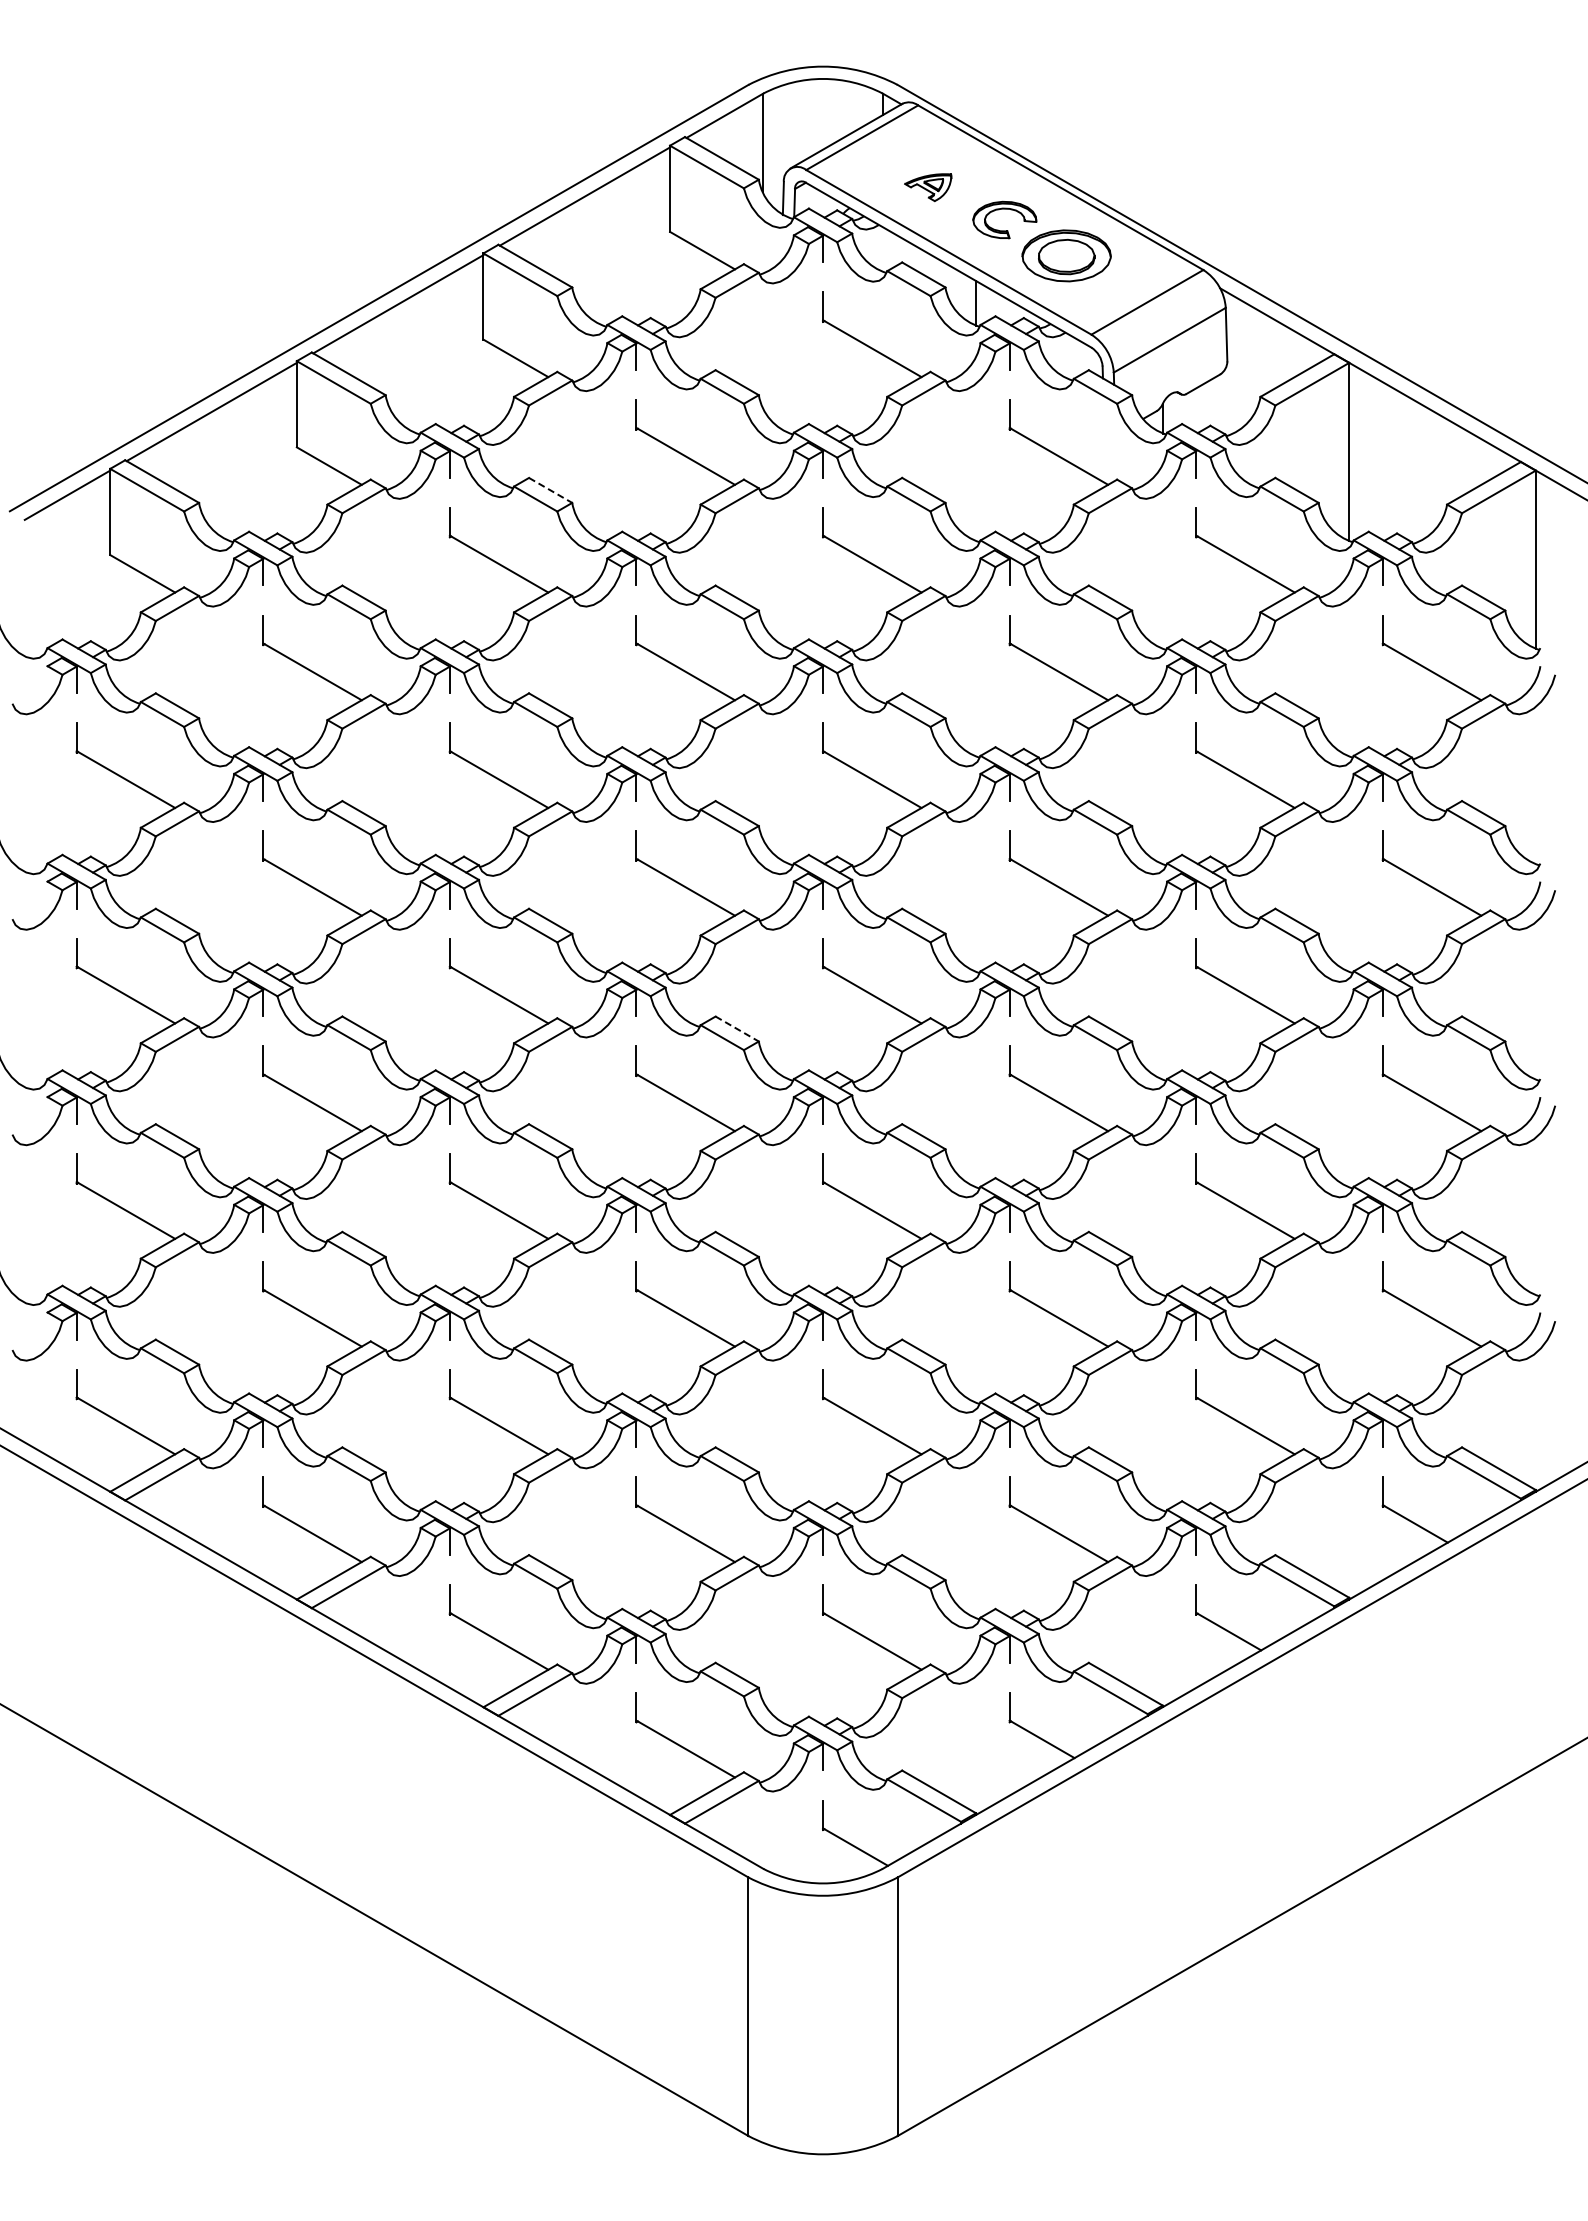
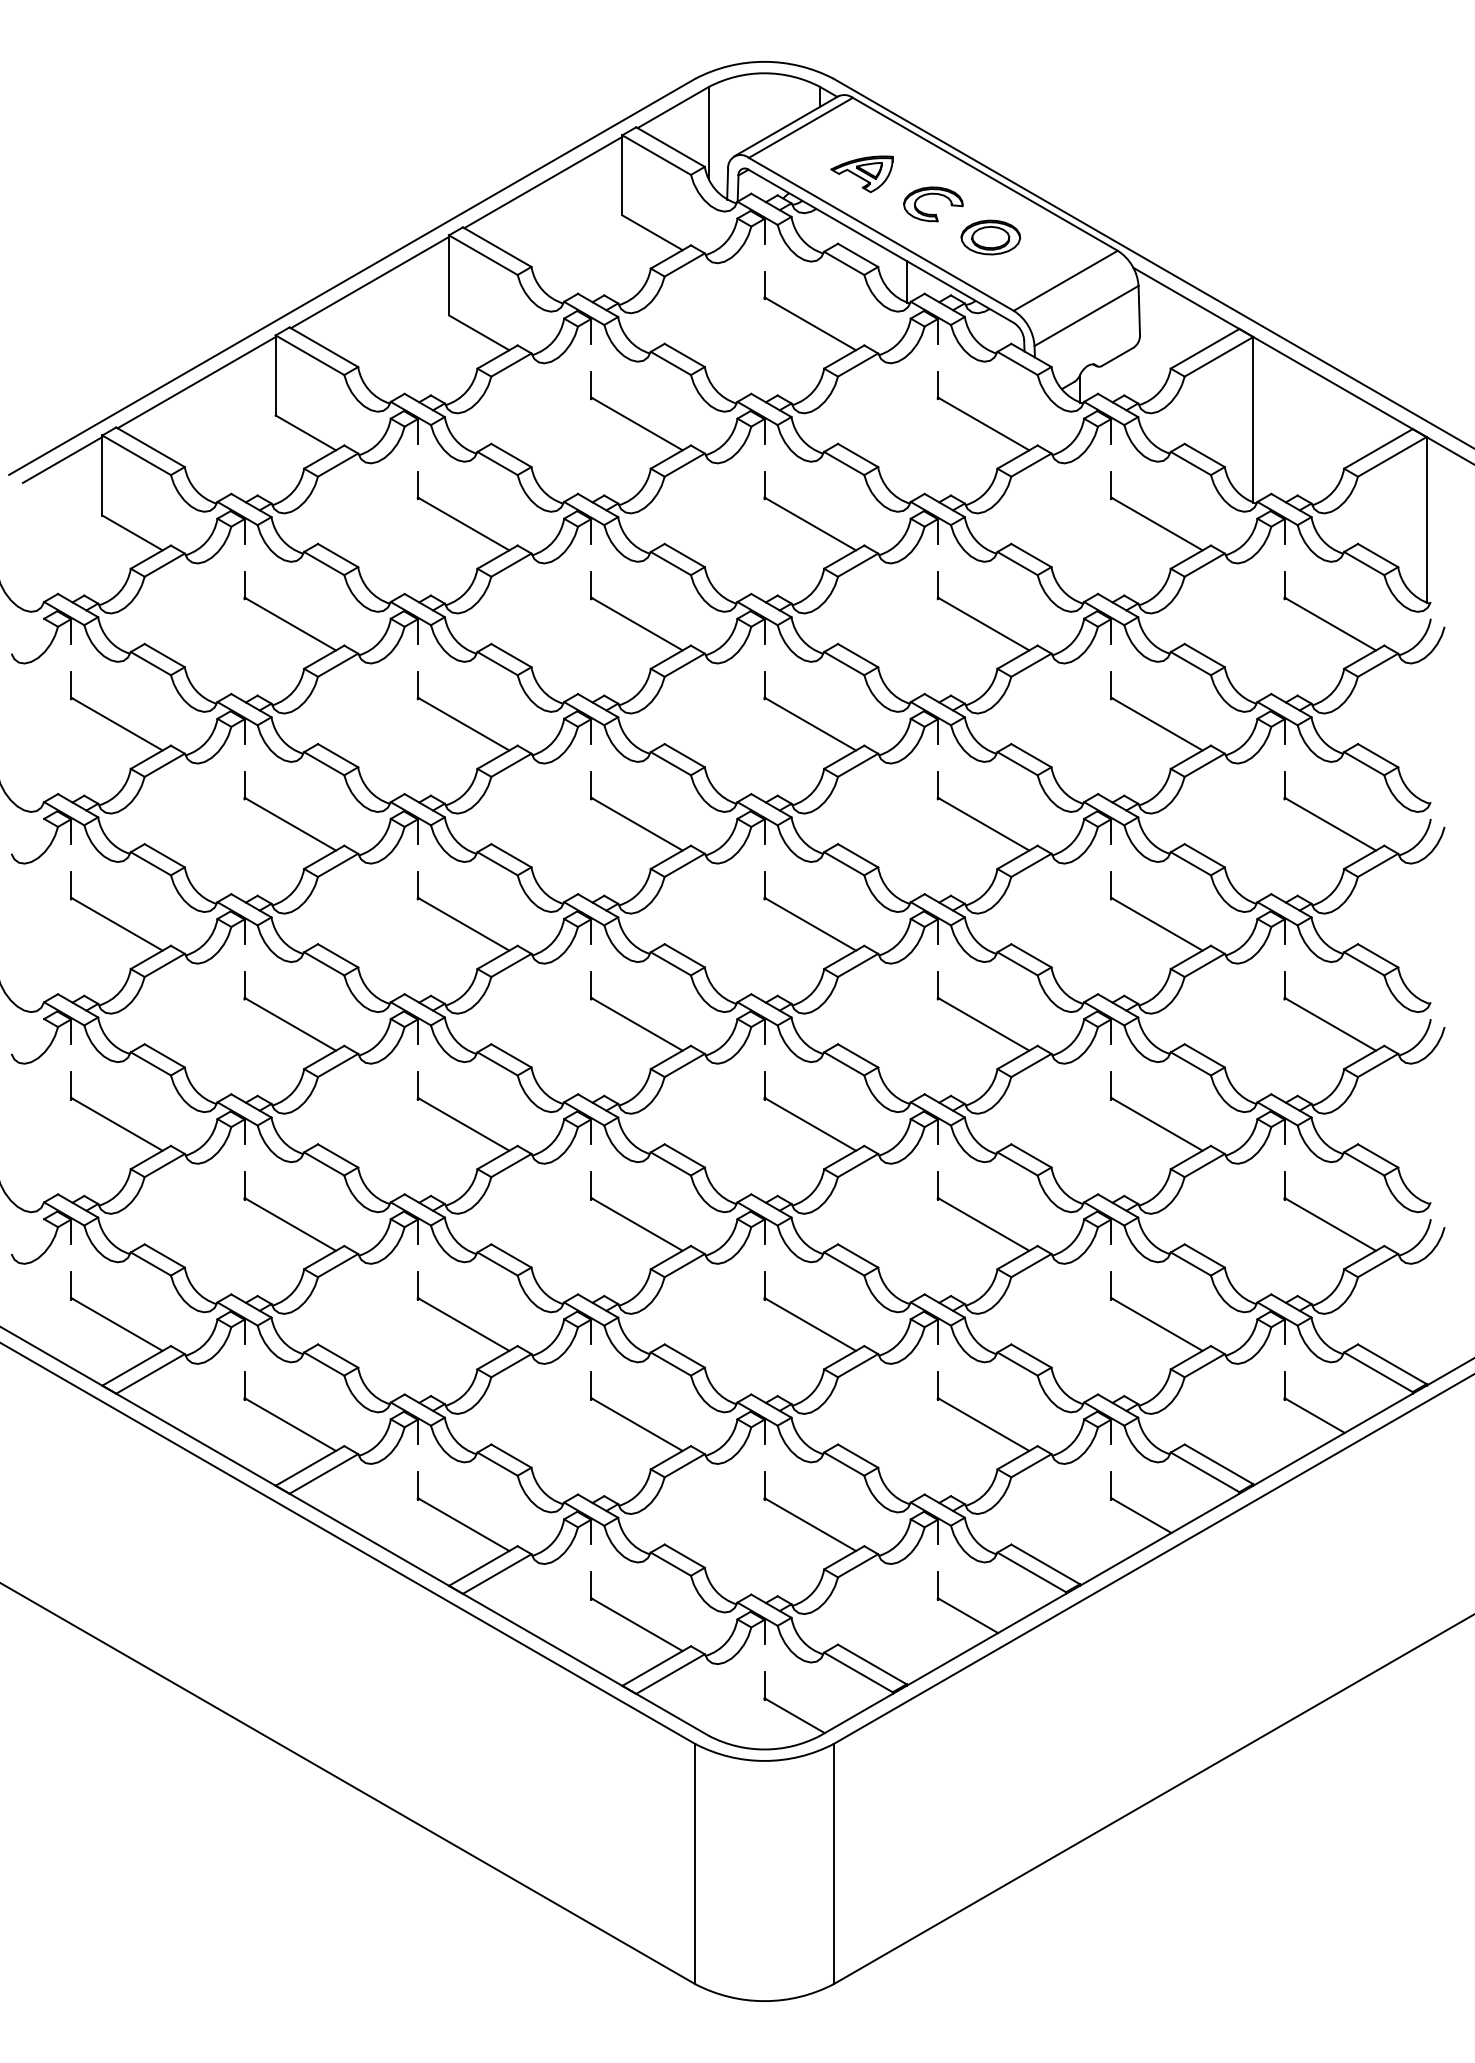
part: (928, 187) -> (862, 174), size x1.43
part: (1066, 255) -> (990, 237), size x0.71
line: (550, 490) -> (511, 455), dashed -> solid
line: (737, 1029) -> (685, 956), dashed -> solid

